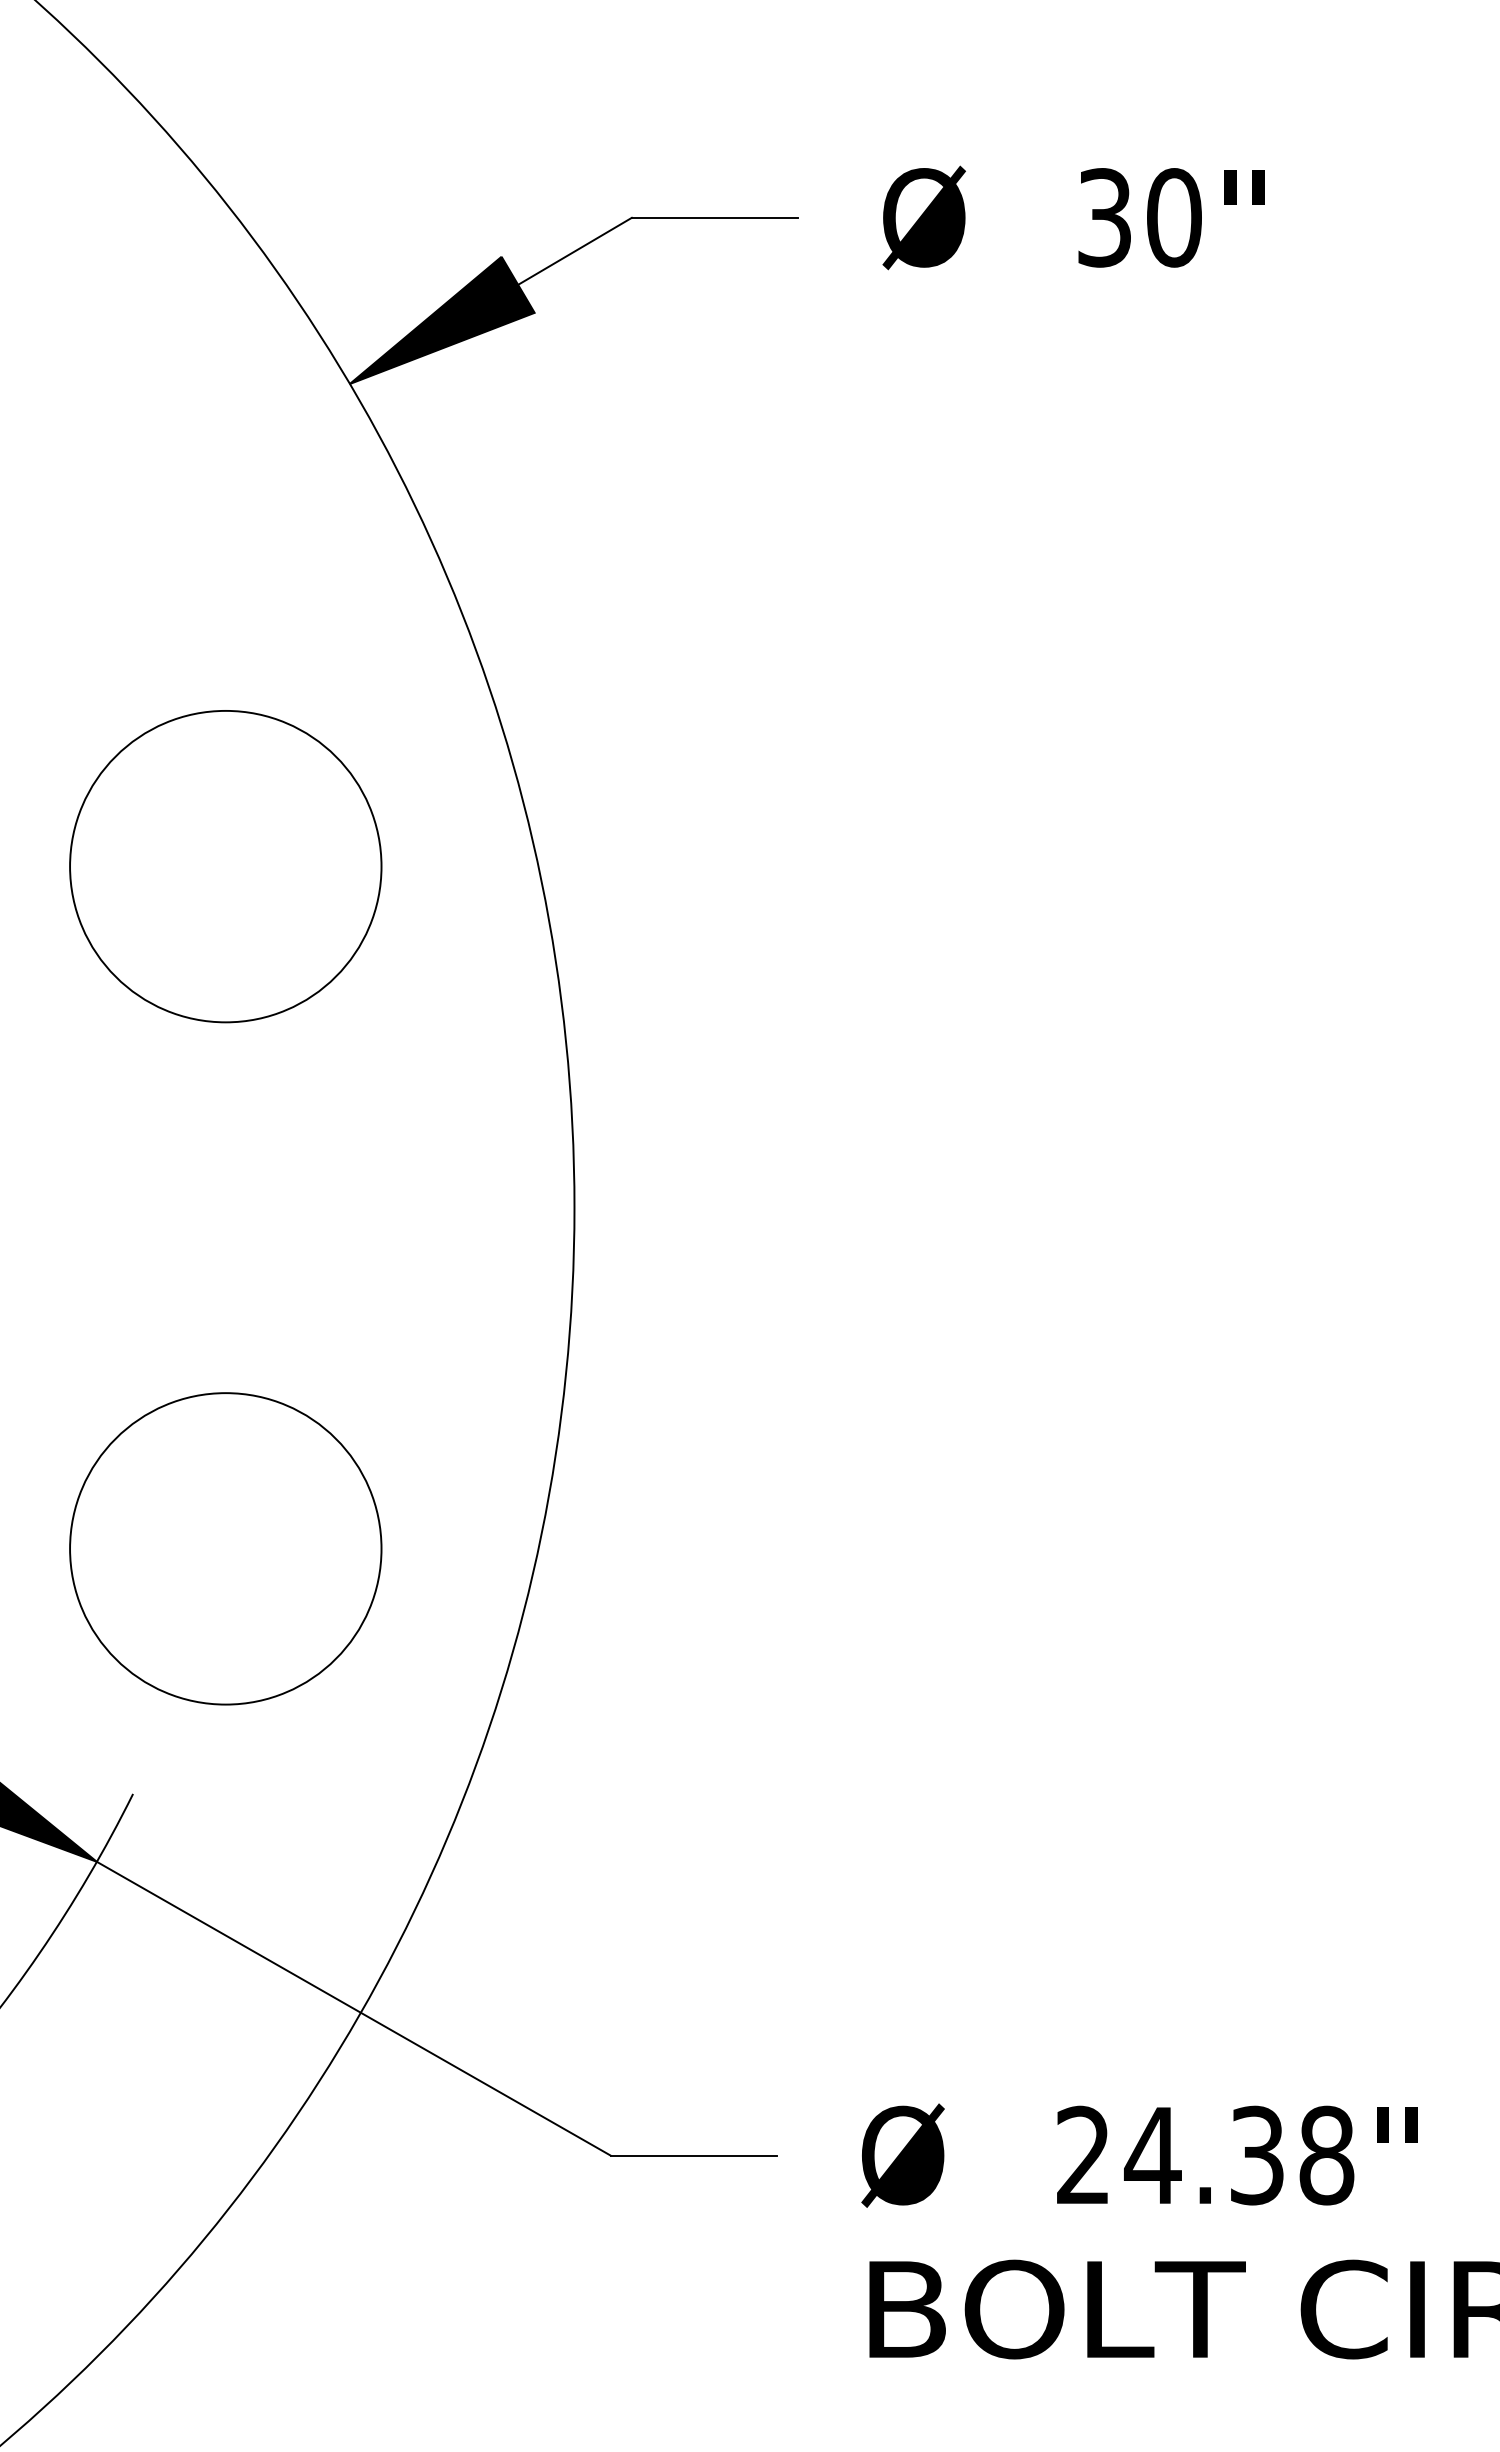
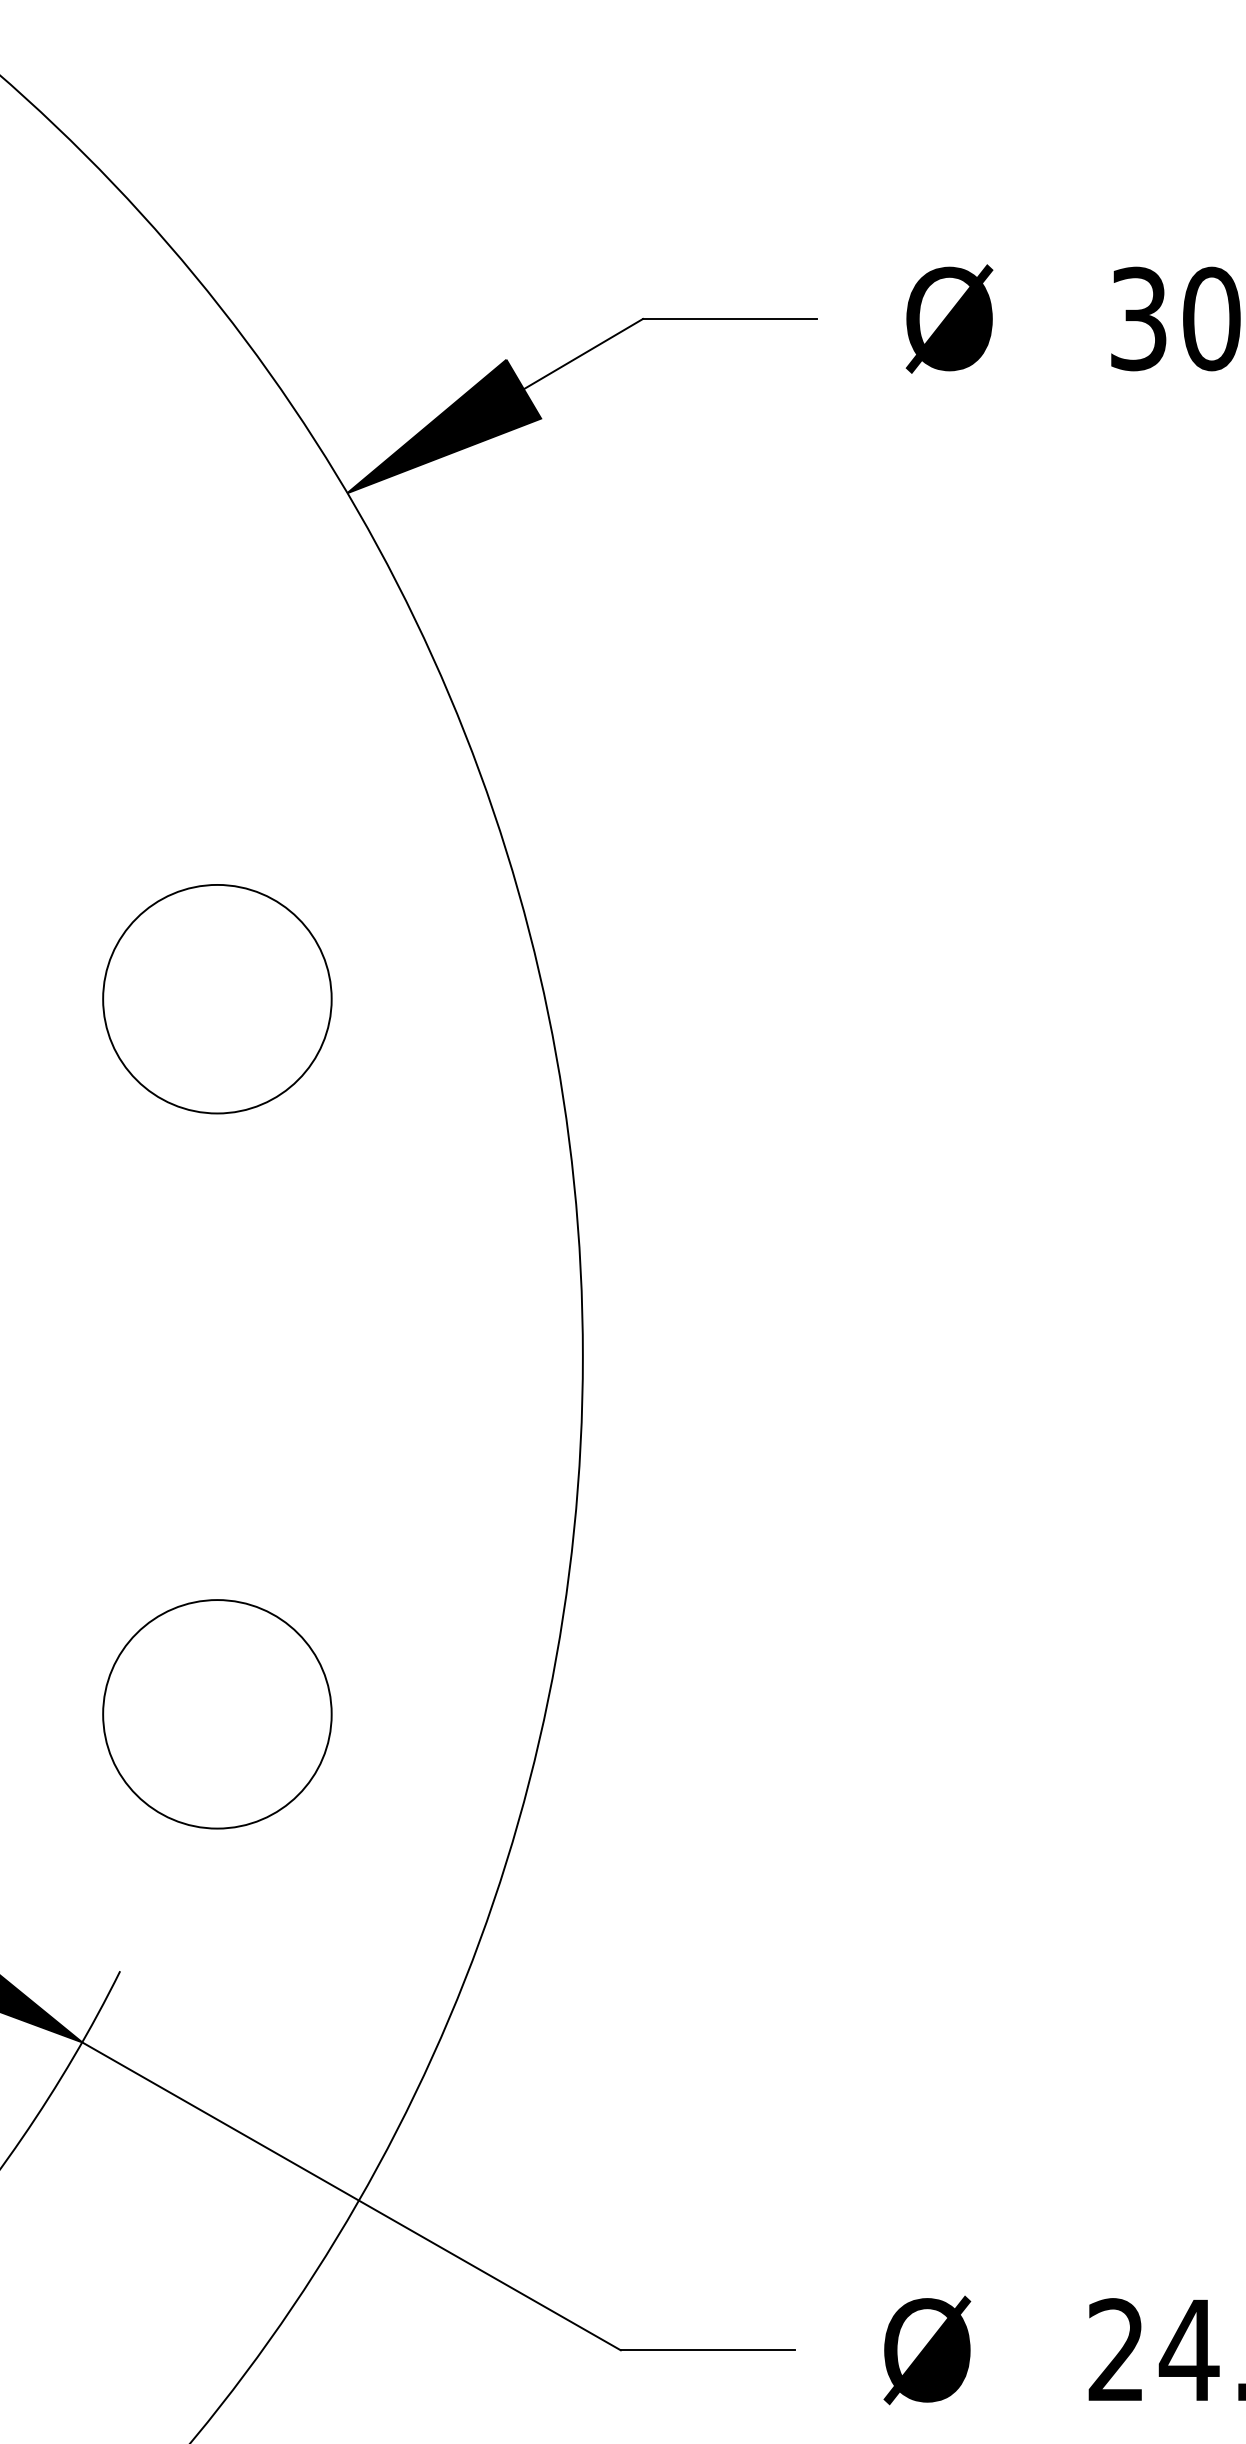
circle: (225, 866) -> (217, 998), size x0.7
circle: (225, 1548) -> (217, 1713), size x0.7

